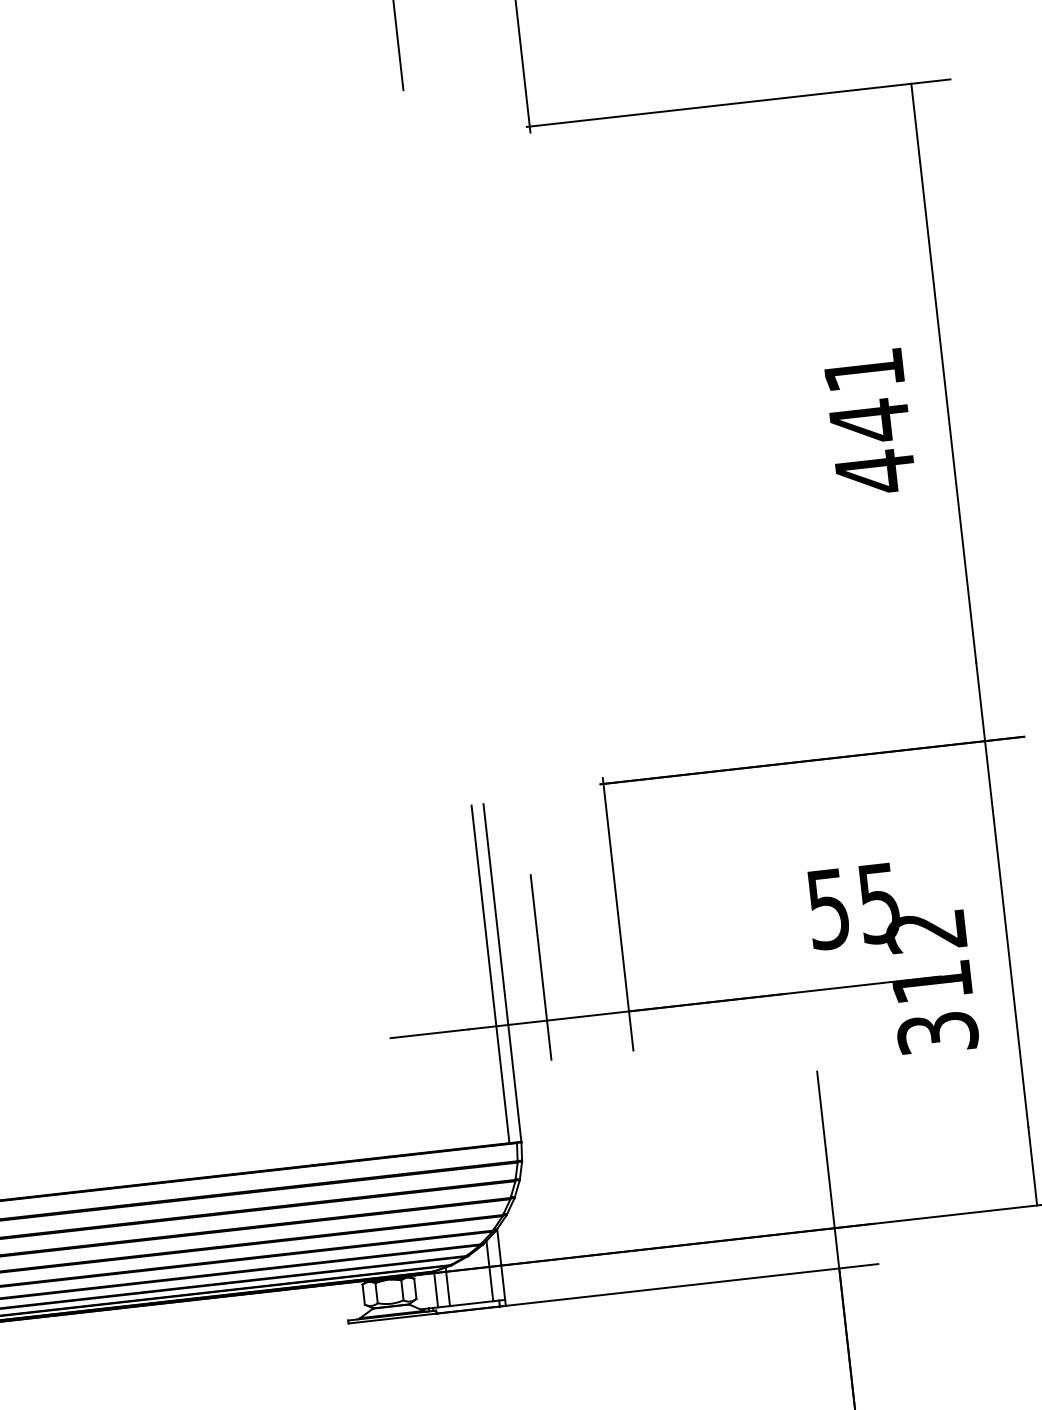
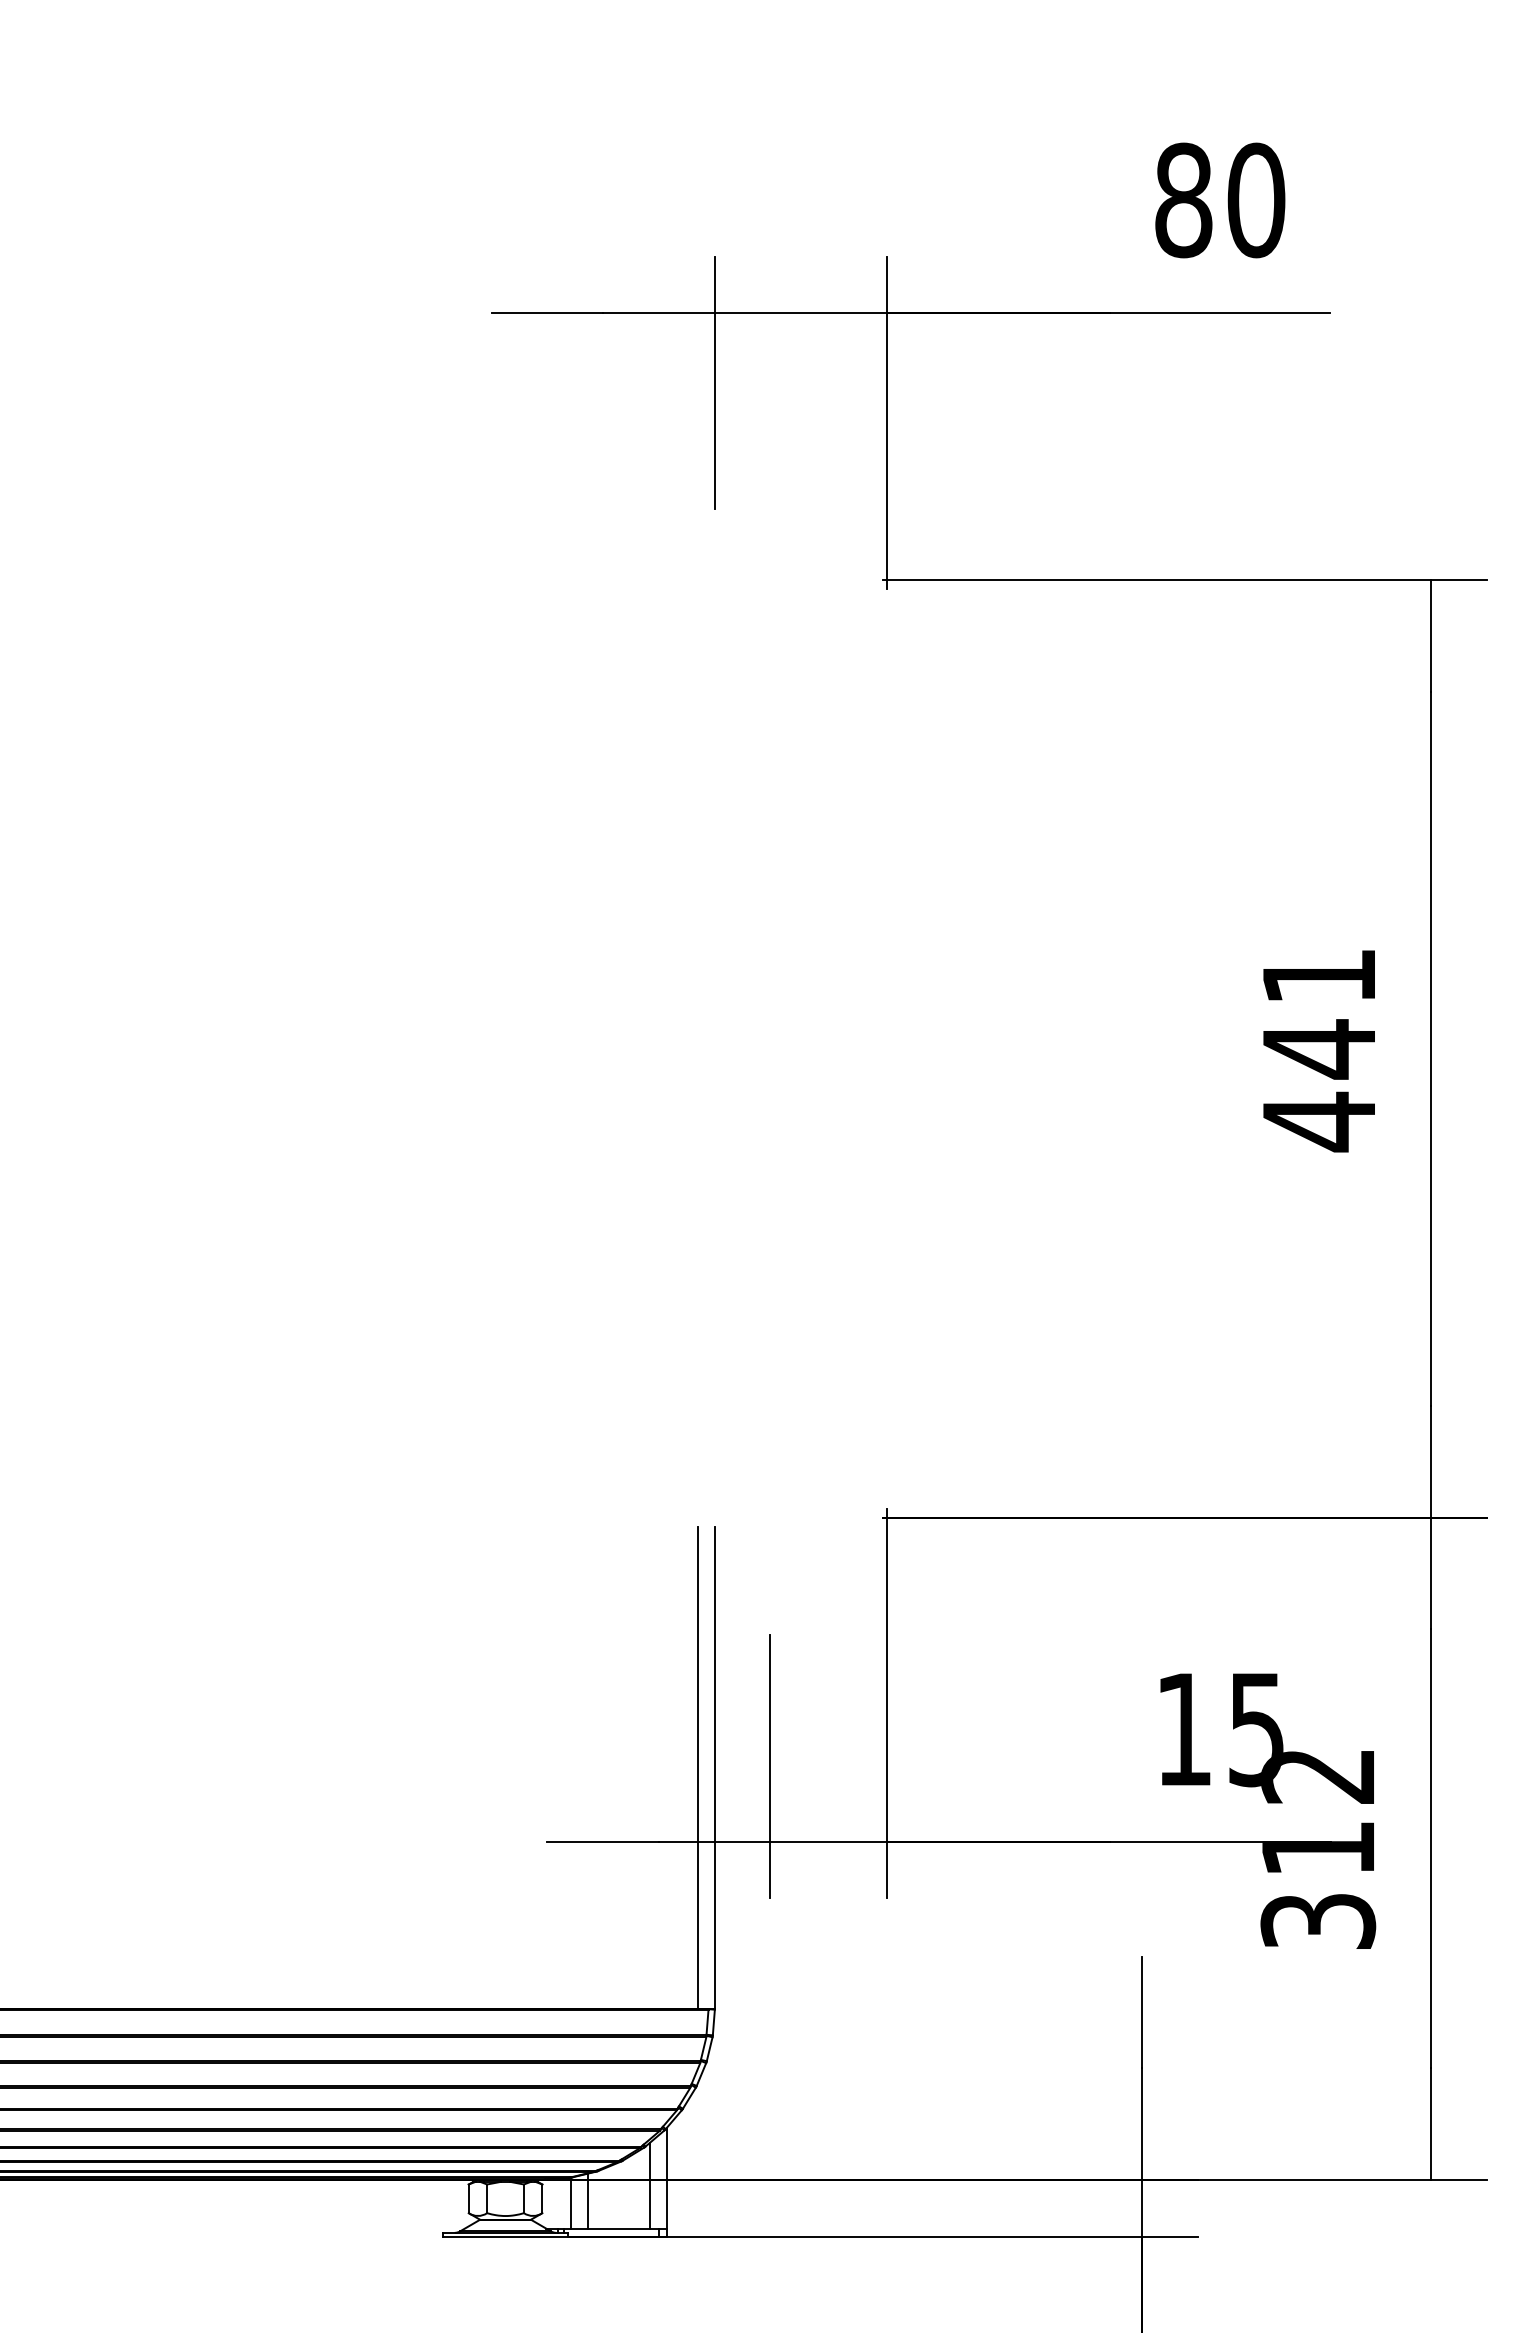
text: (828, 909) -> (1183, 1730), 55 -> 15

